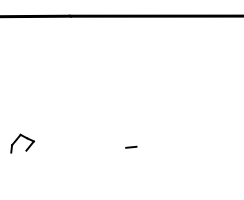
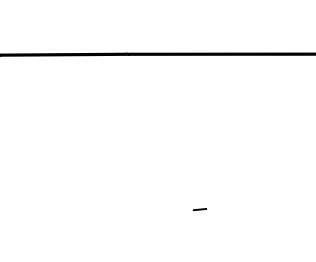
part: (18, 138) -> (66, 199), removed

